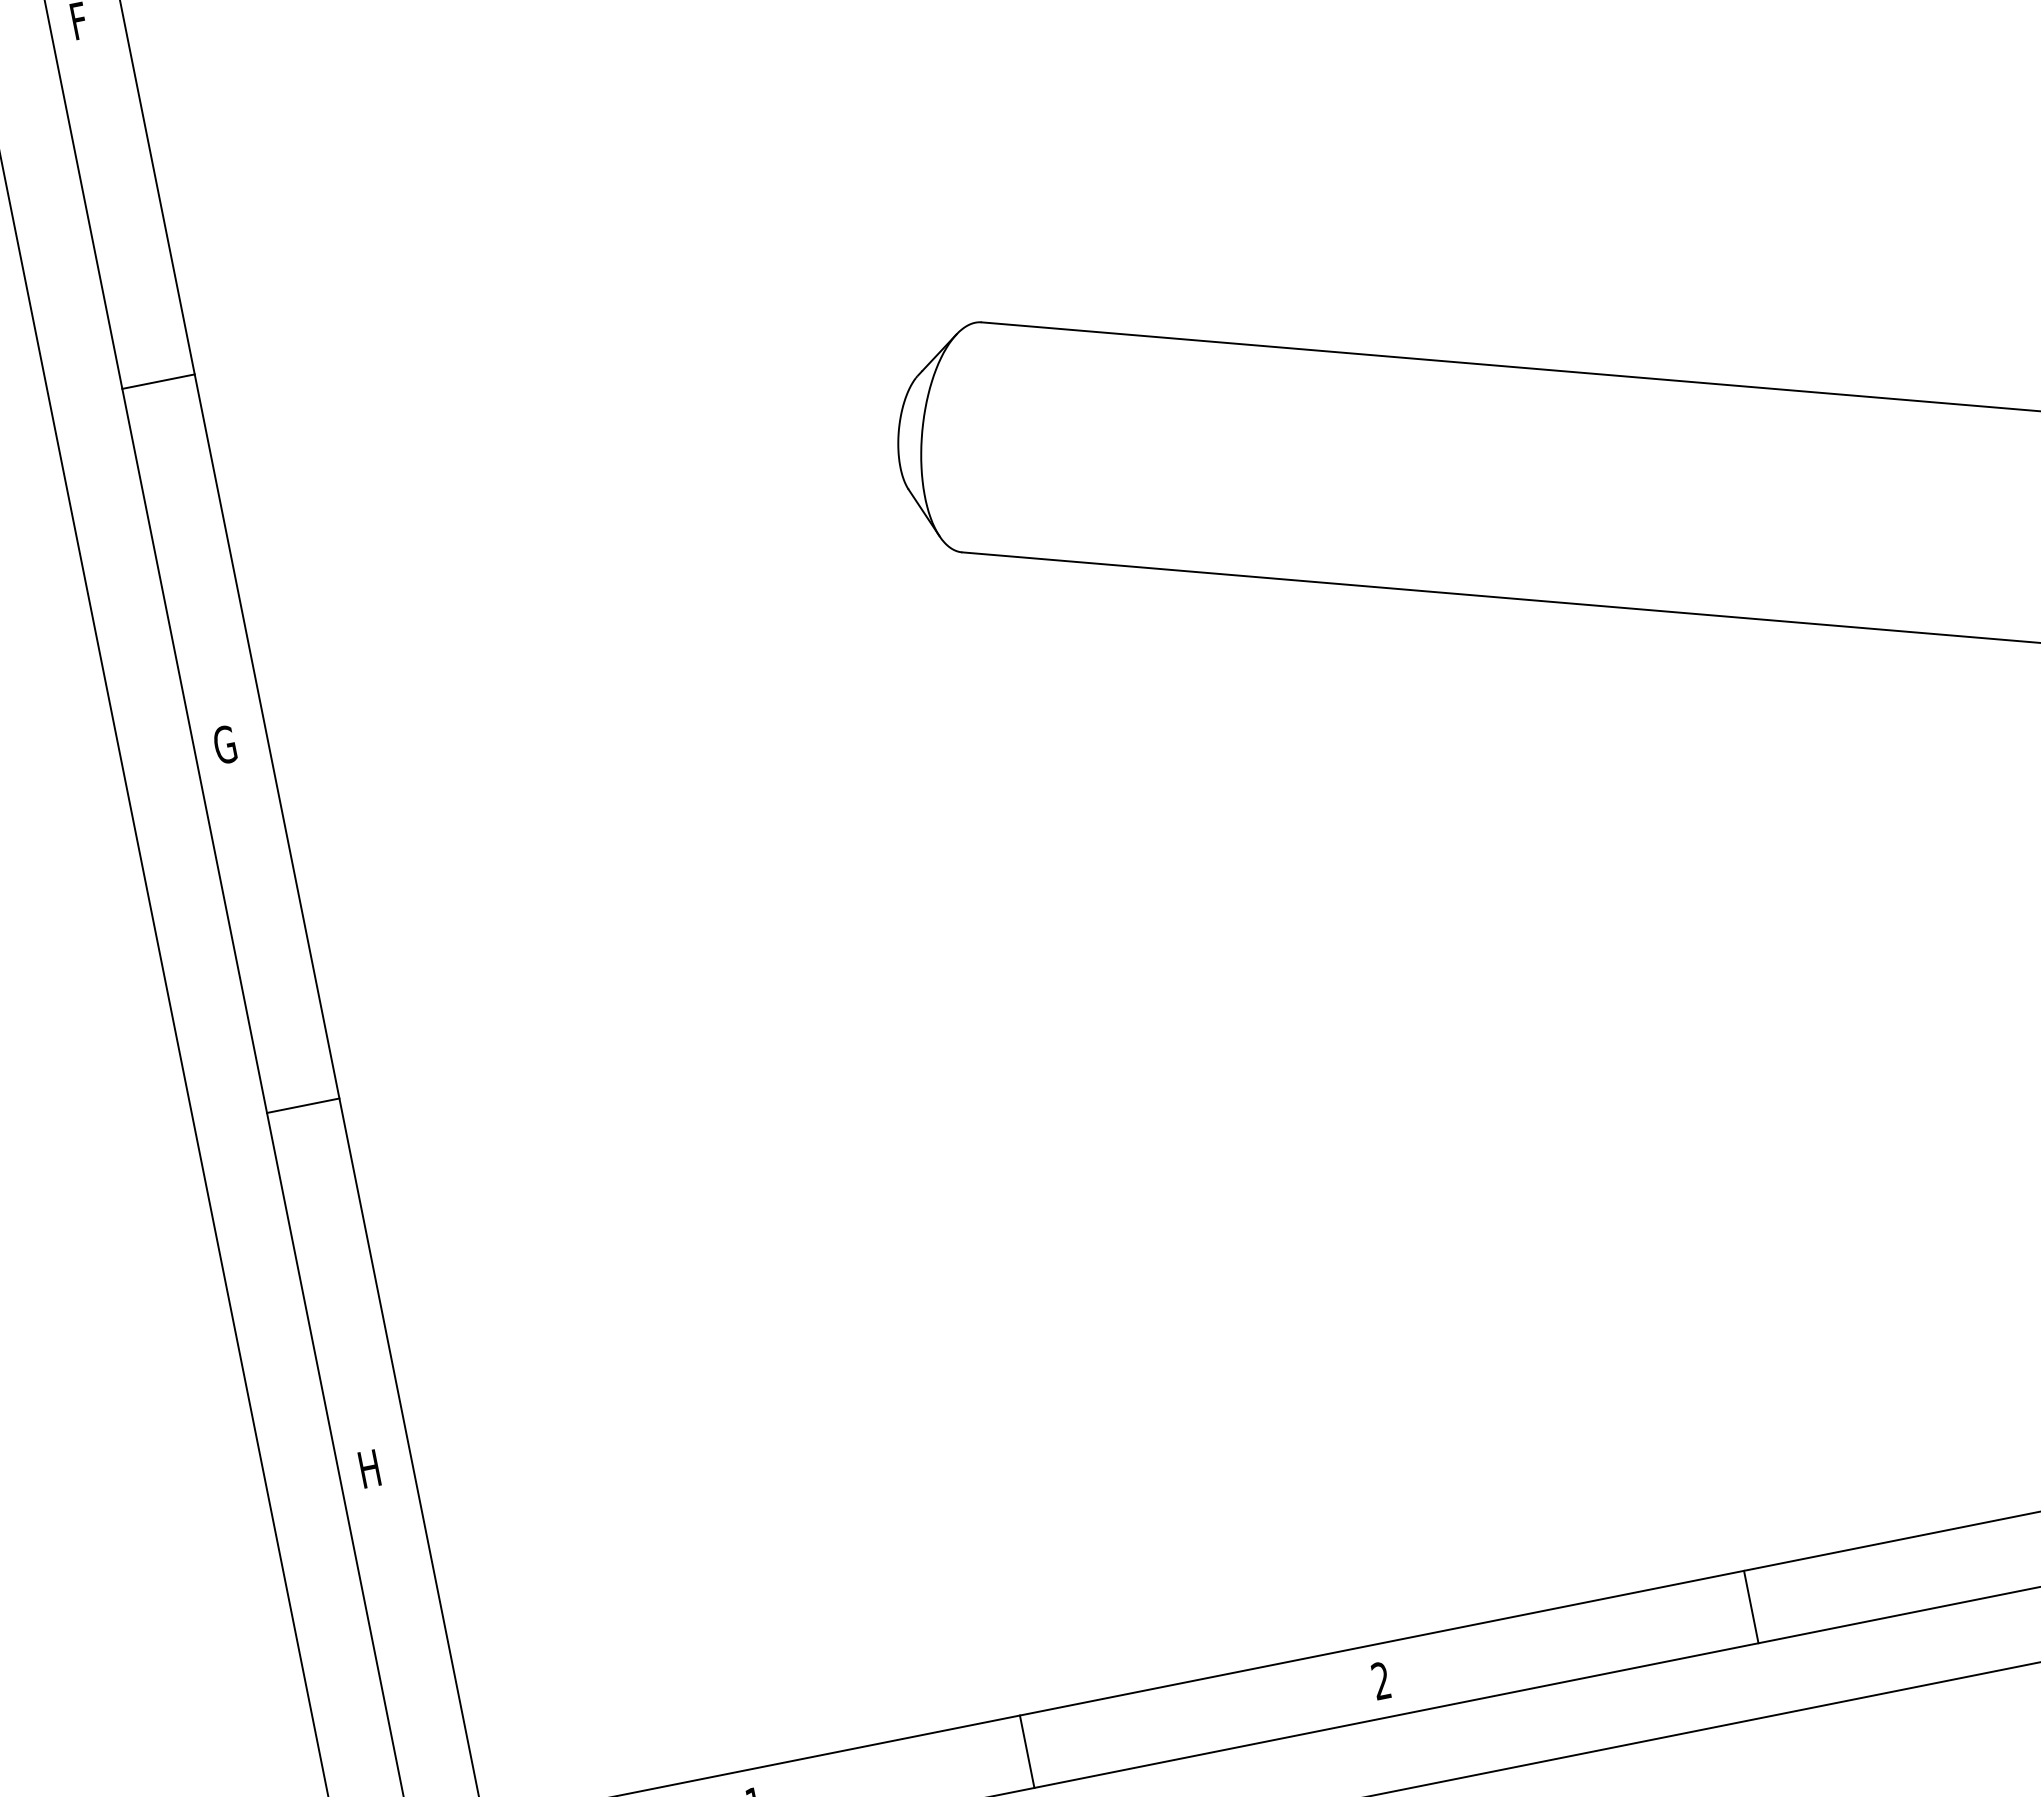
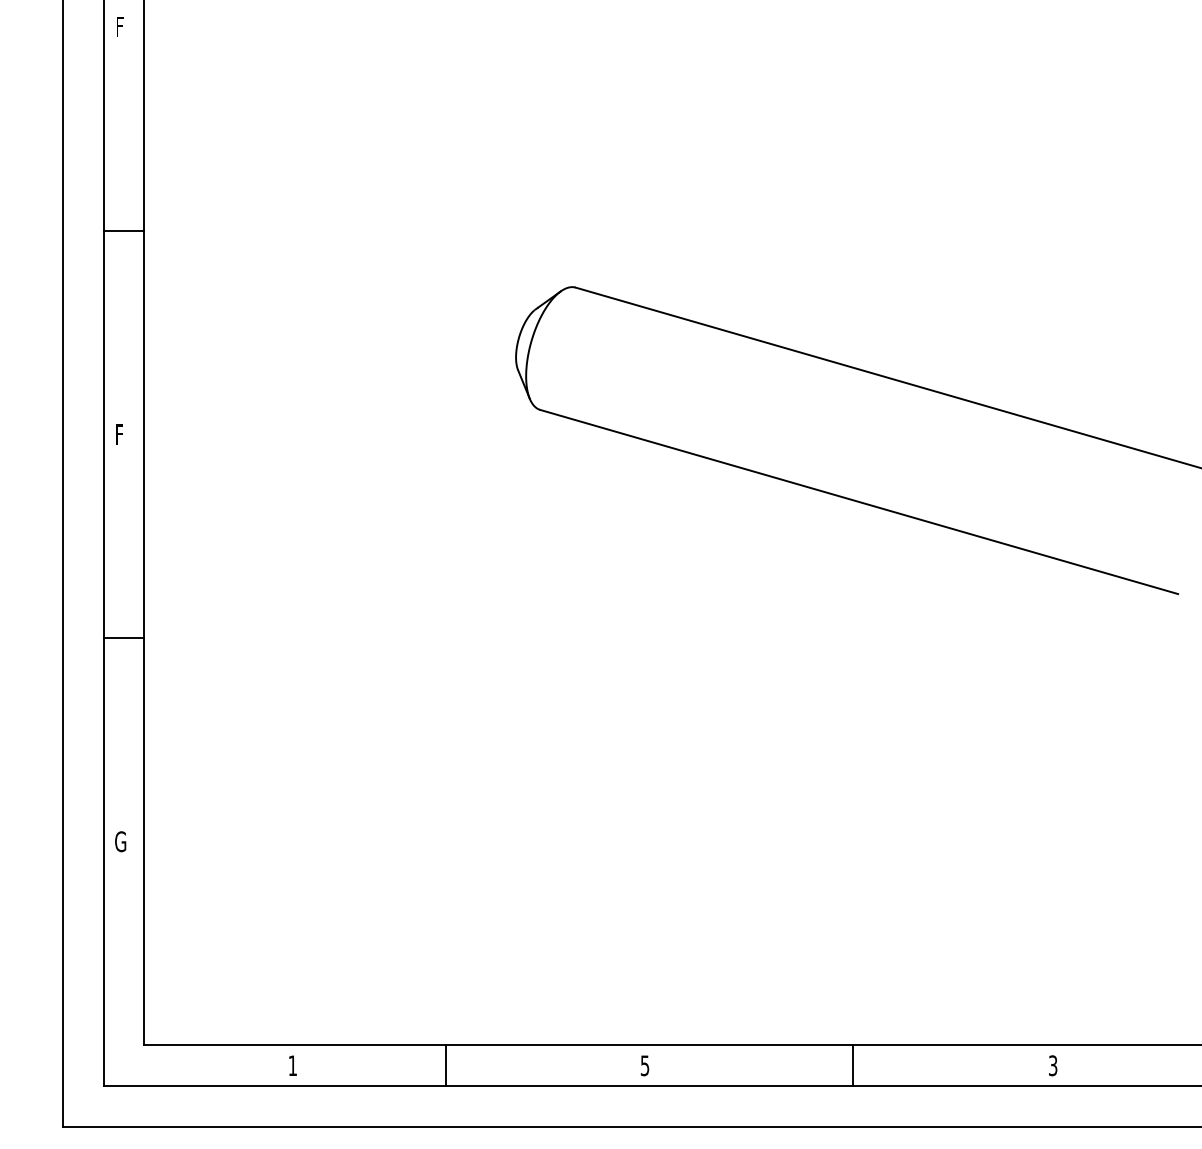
text: (224, 743) -> (120, 433), G -> F
text: (369, 1468) -> (120, 841), H -> G
text: (1380, 1680) -> (644, 1065), 2 -> 5

